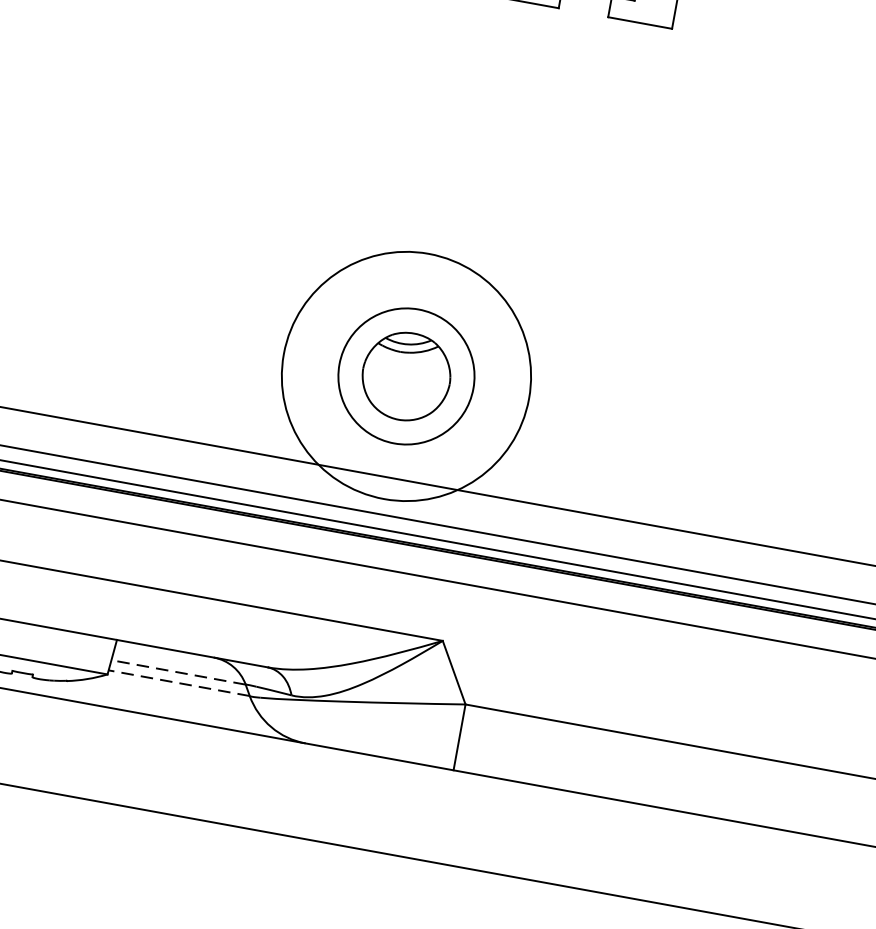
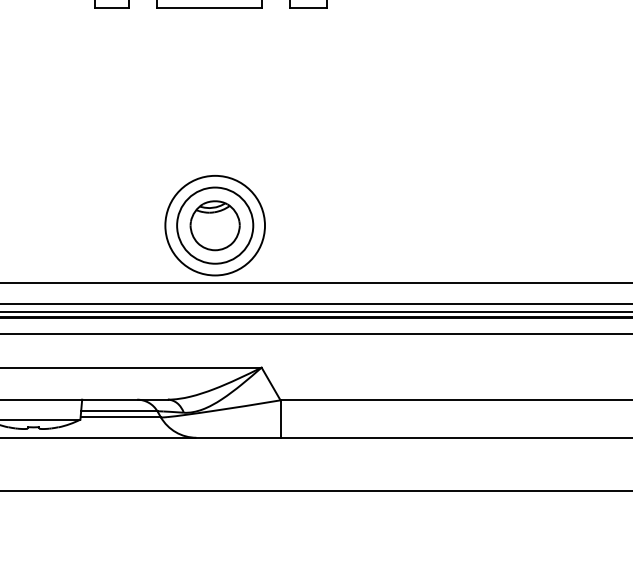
circle: (407, 376) -> (215, 225), size x0.71
line: (177, 672) -> (118, 411), dashed -> solid
line: (178, 683) -> (120, 417), dashed -> solid

